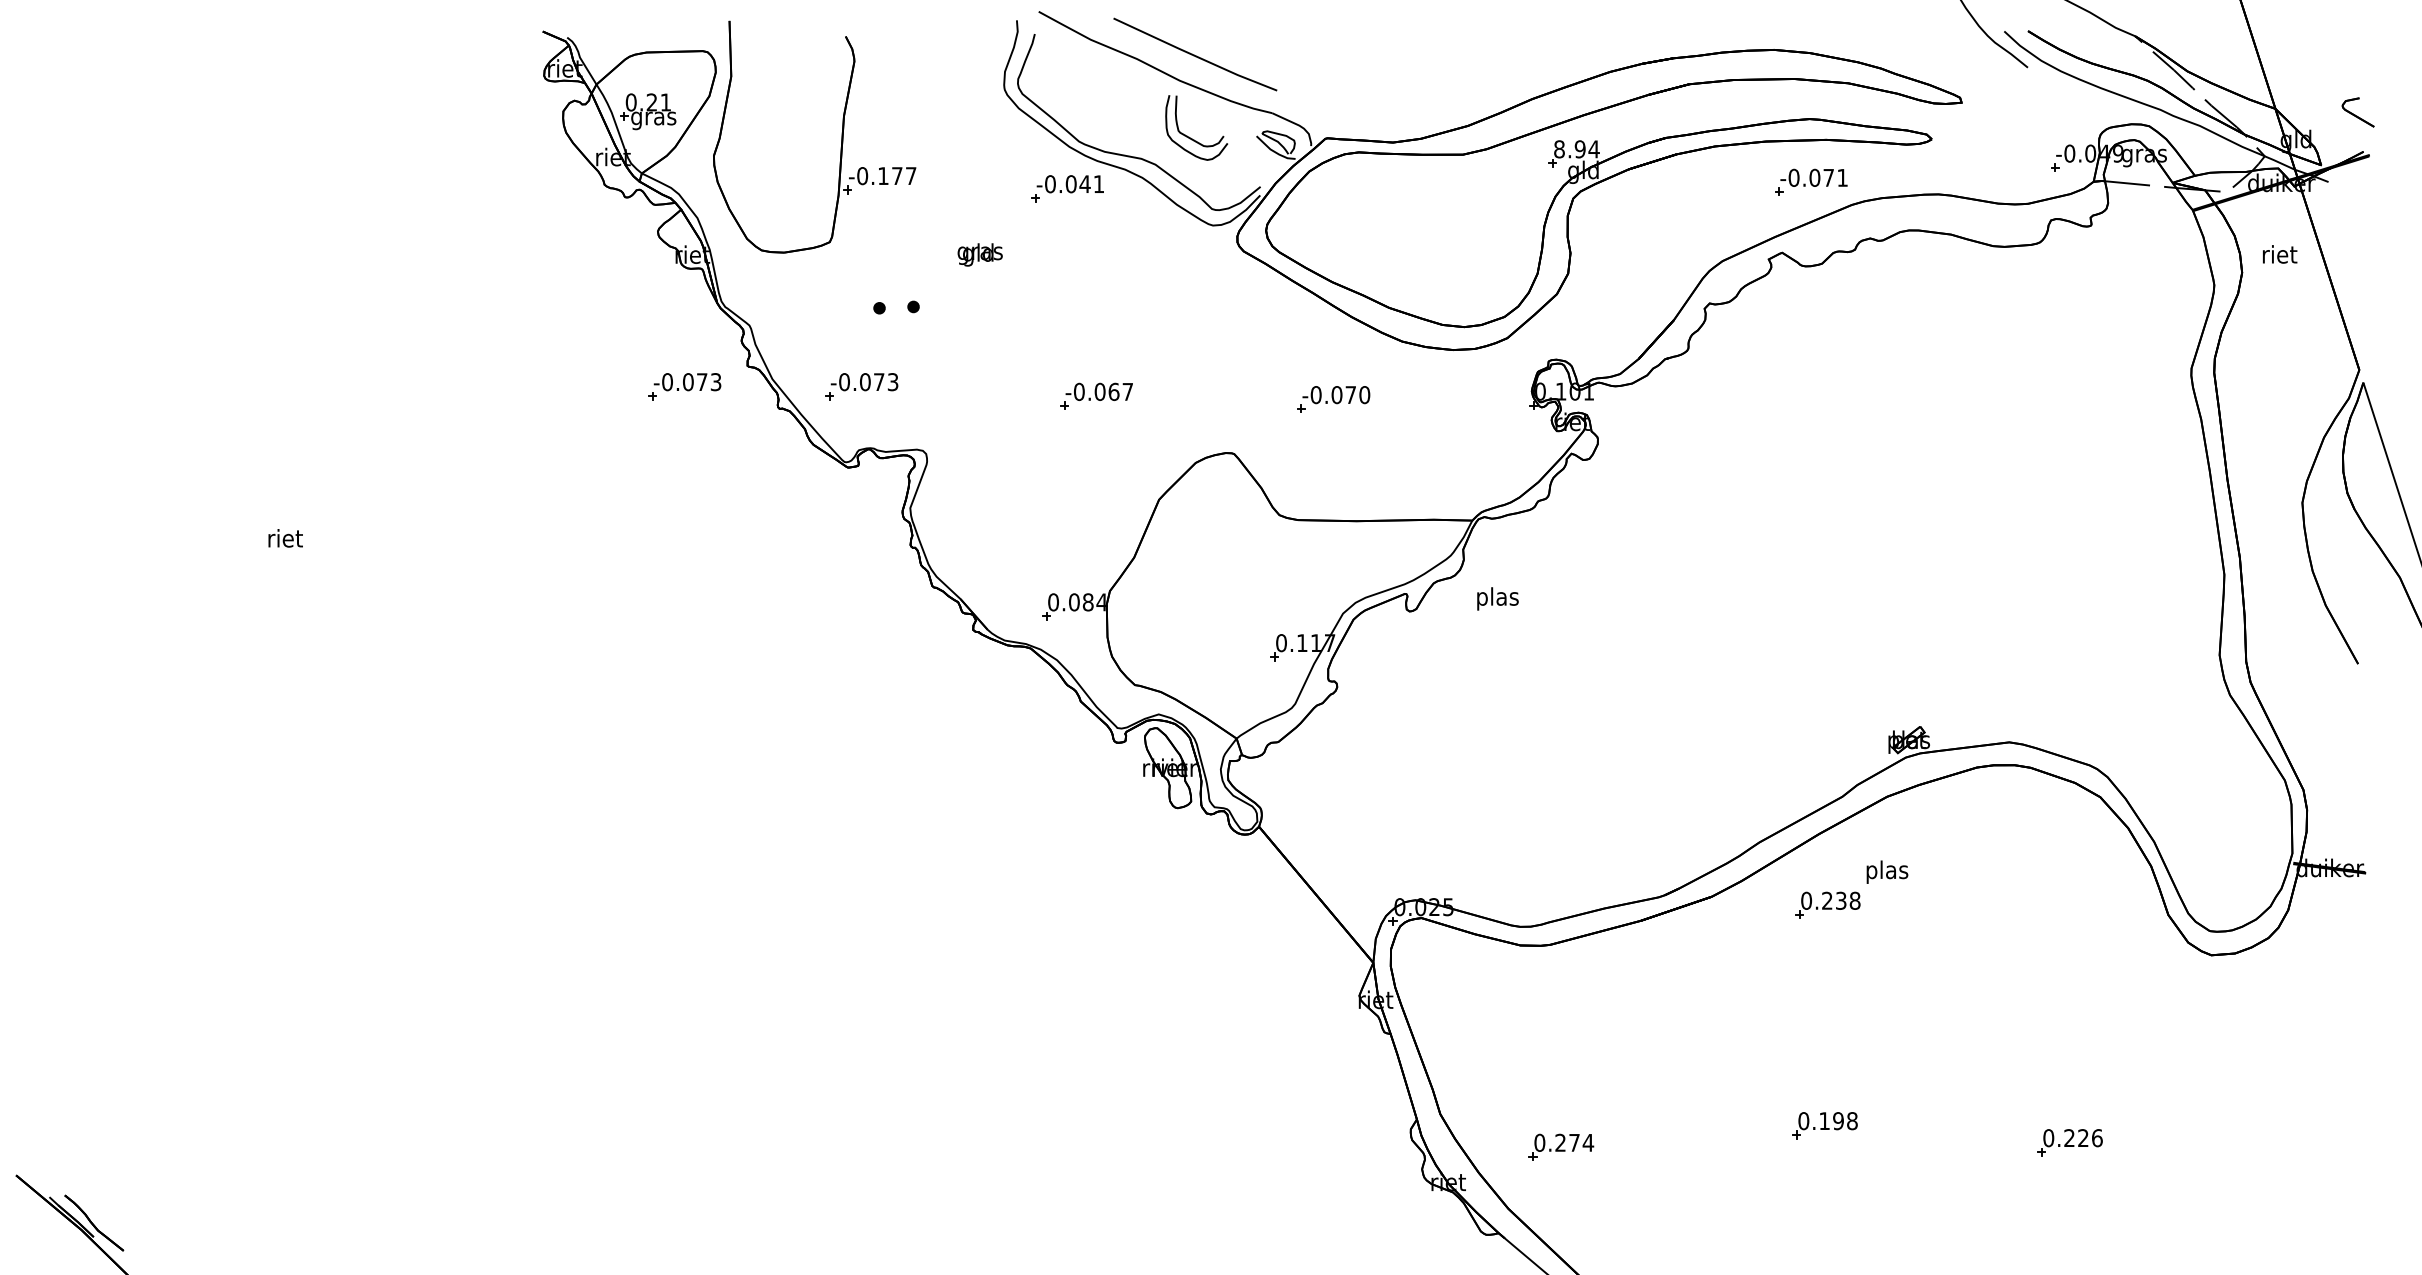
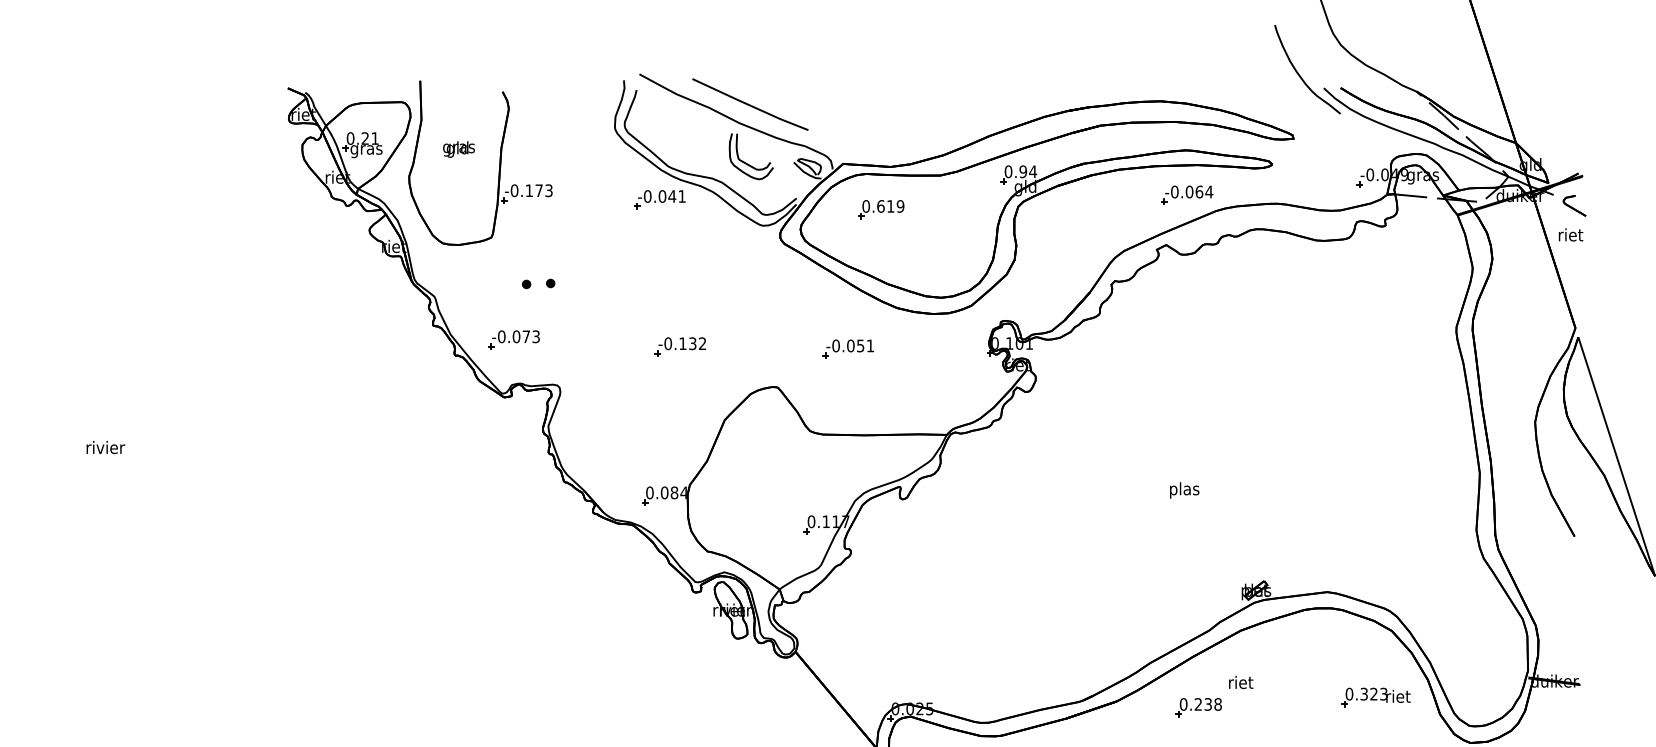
part: (2357, 112) -> (1574, 205), moved
text: (1559, 149) -> (1008, 171), 8.94 -> 0.94
text: (911, 176) -> (549, 191), -0.177 -> -0.173
text: (1835, 177) -> (1204, 191), -0.071 -> -0.064
part: (1379, 202) -> (880, 209), added
text: (979, 254) -> (458, 149), moved
text: (2280, 254) -> (1571, 234), moved
part: (684, 386) -> (388, 339), removed
text: (1113, 391) -> (692, 343), -0.067 -> -0.132
text: (1357, 395) -> (865, 346), -0.070 -> -0.051
text: (285, 538) -> (105, 447), riet -> rivier
text: (1497, 598) -> (1184, 490), moved
text: (1887, 871) -> (1241, 683), plas -> riet
part: (2077, 890) -> (1375, 697), added

